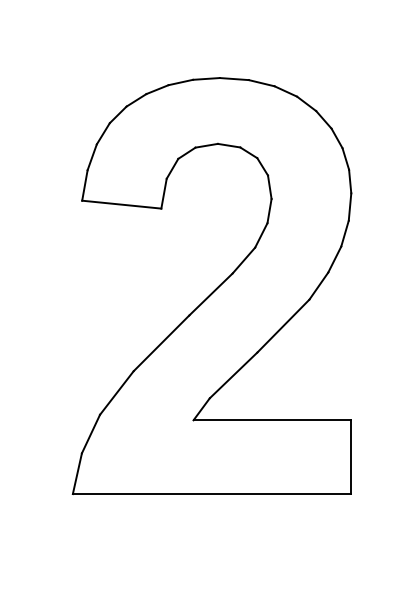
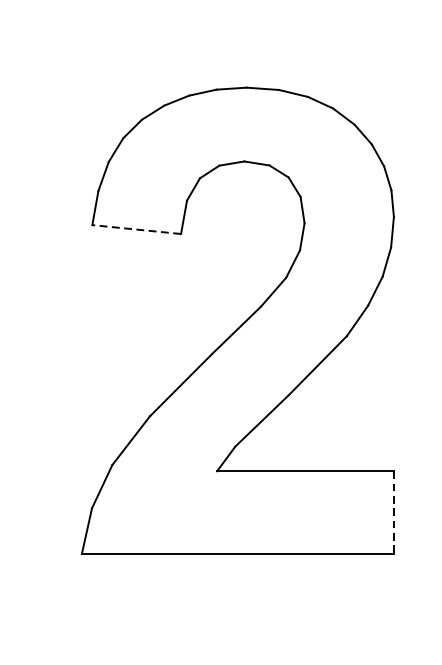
line: (121, 204) -> (136, 229), solid -> dashed
line: (351, 457) -> (394, 512), solid -> dashed

